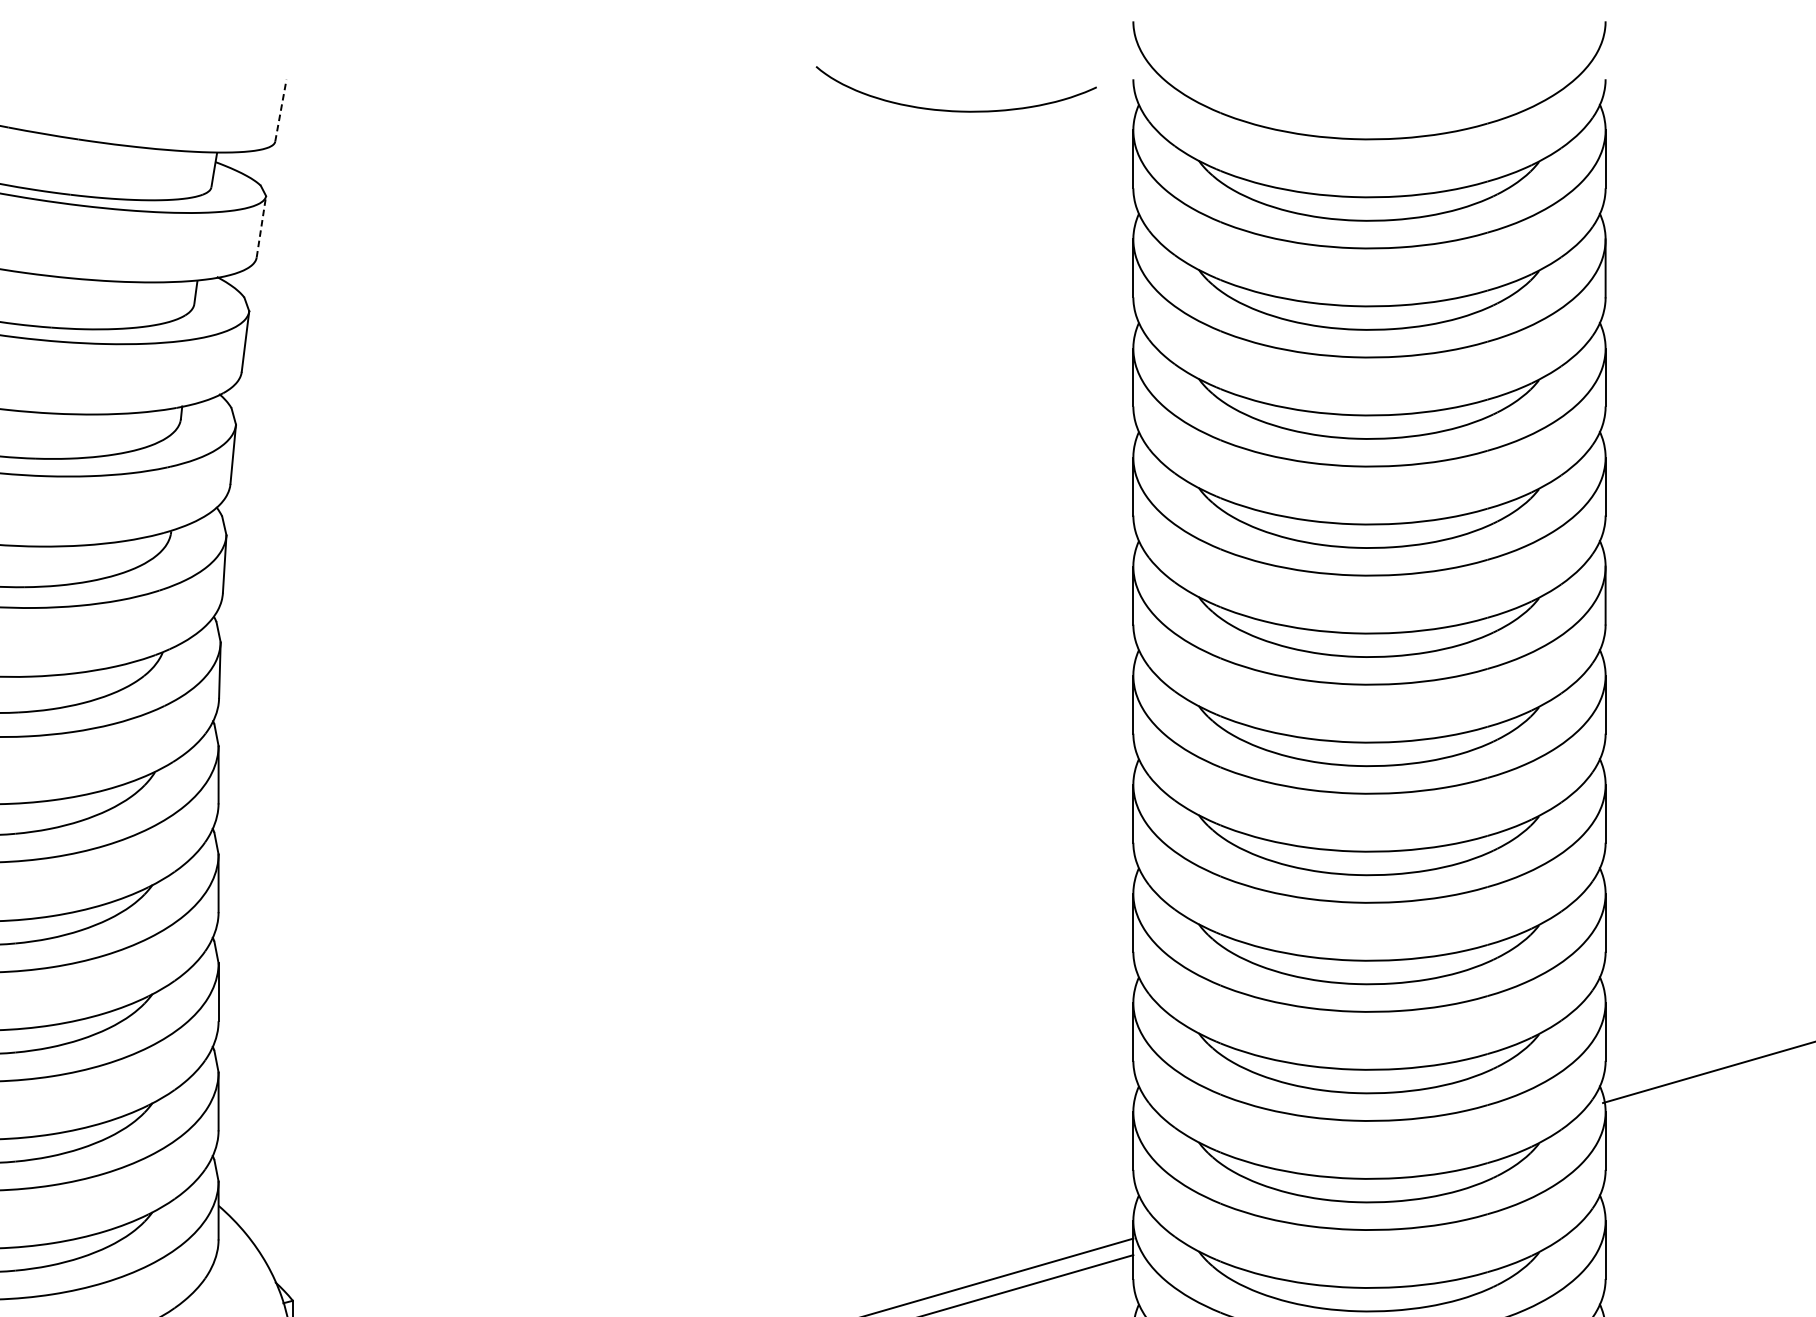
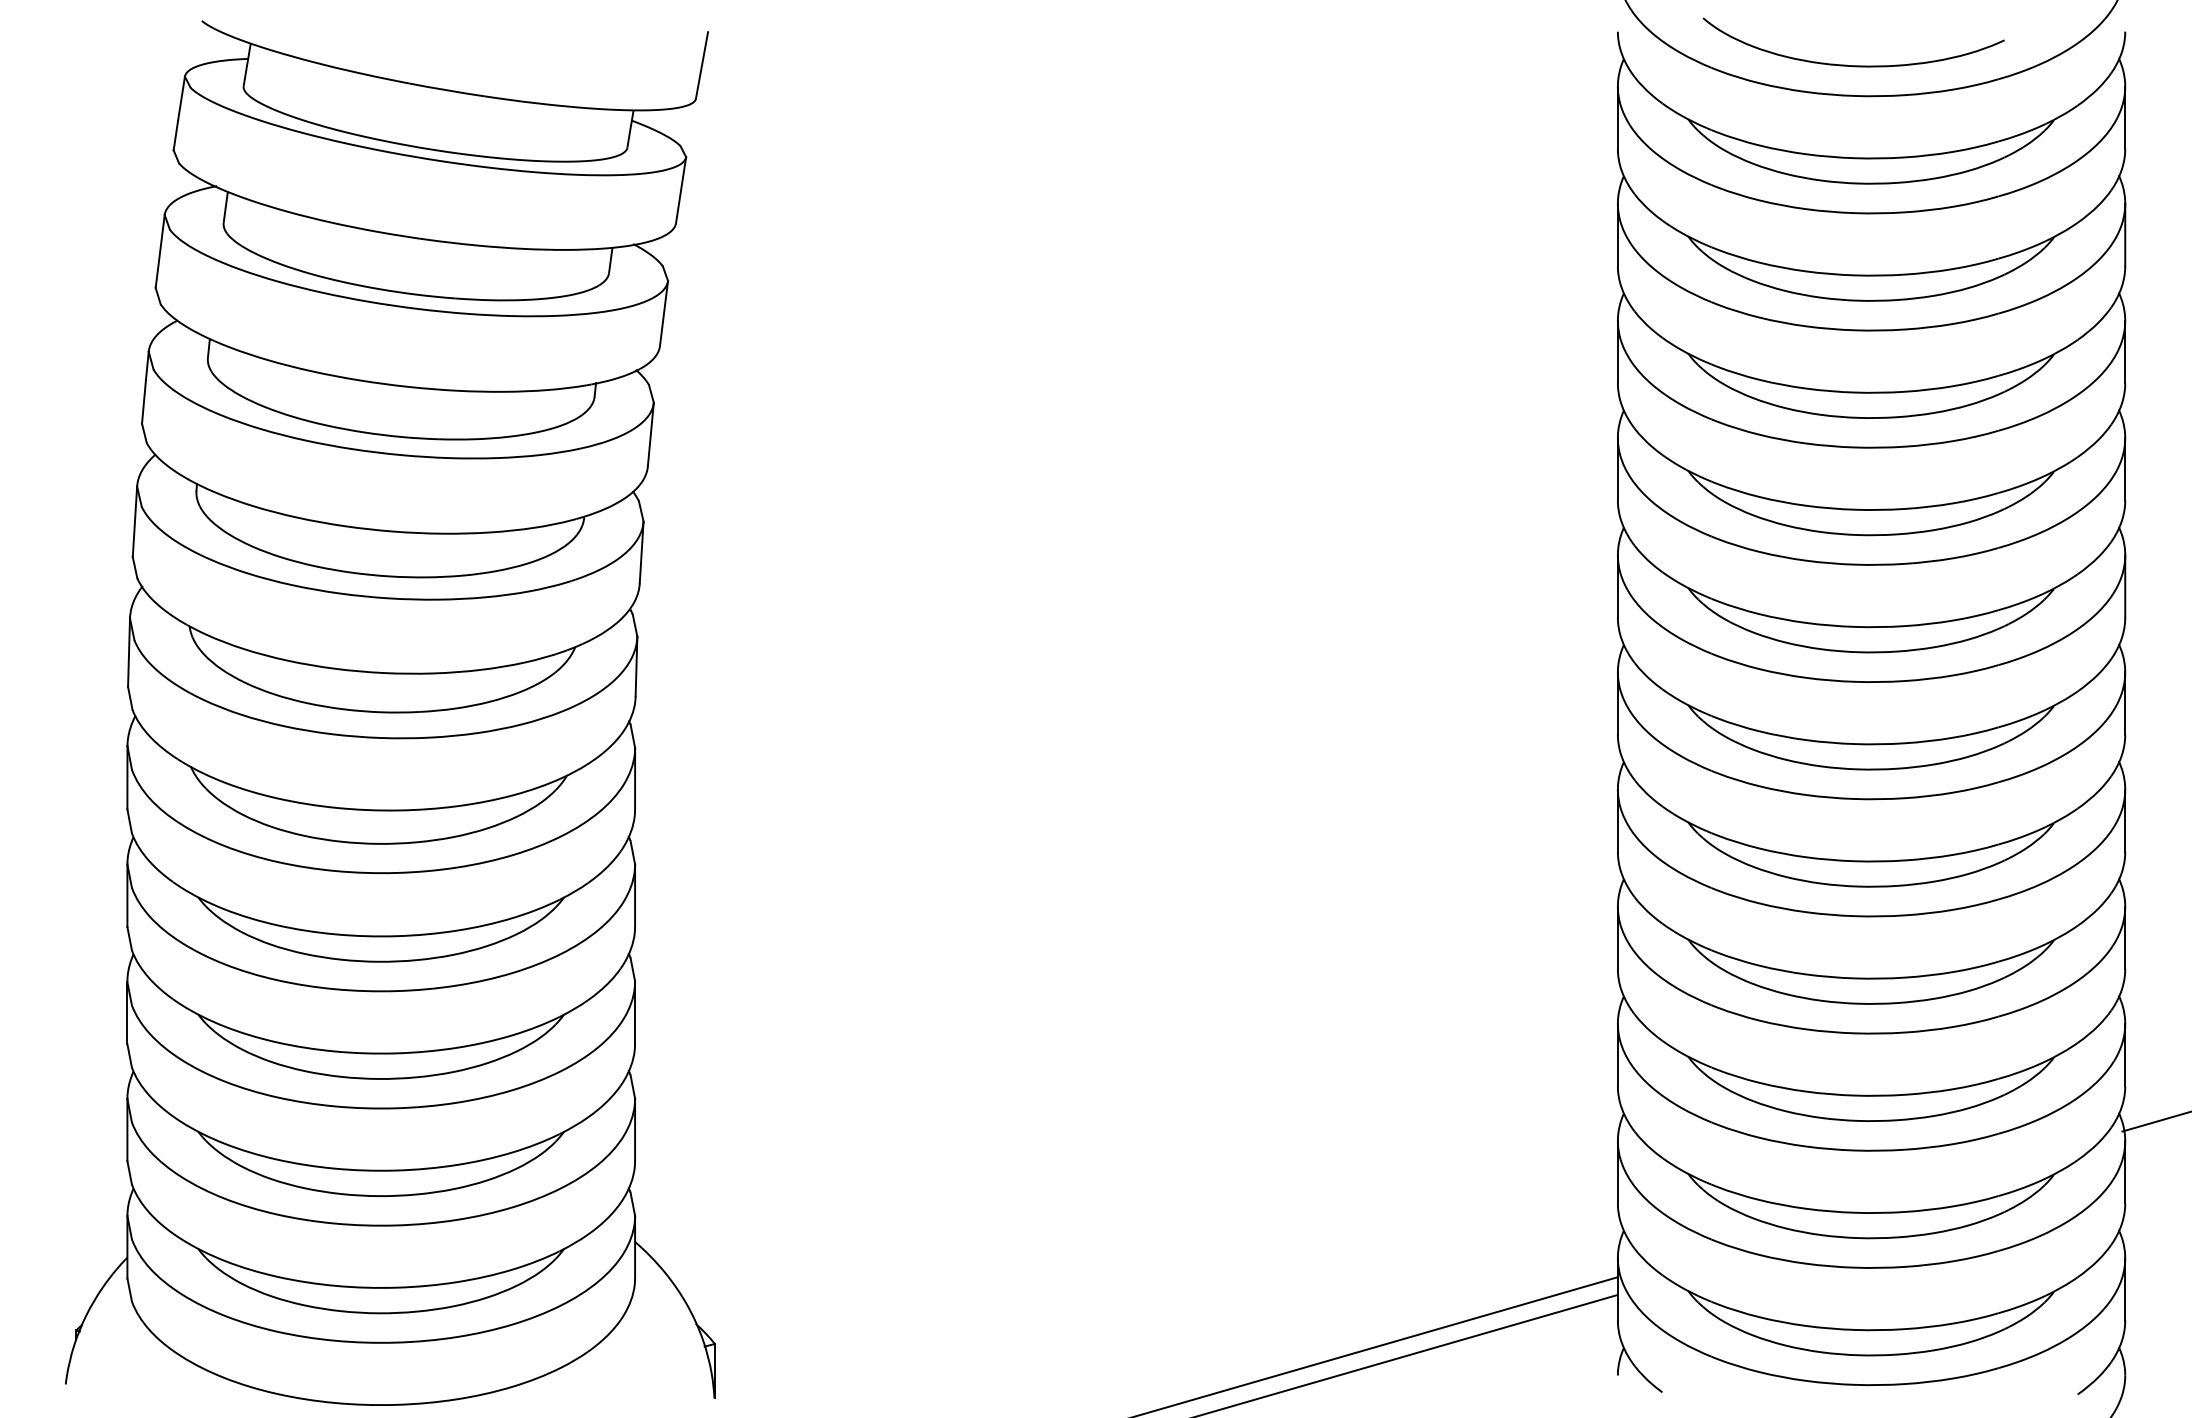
line: (281, 110) -> (702, 65), dashed -> solid
curve: (956, 110) -> (1853, 65), moved
line: (261, 226) -> (681, 189), dashed -> solid

